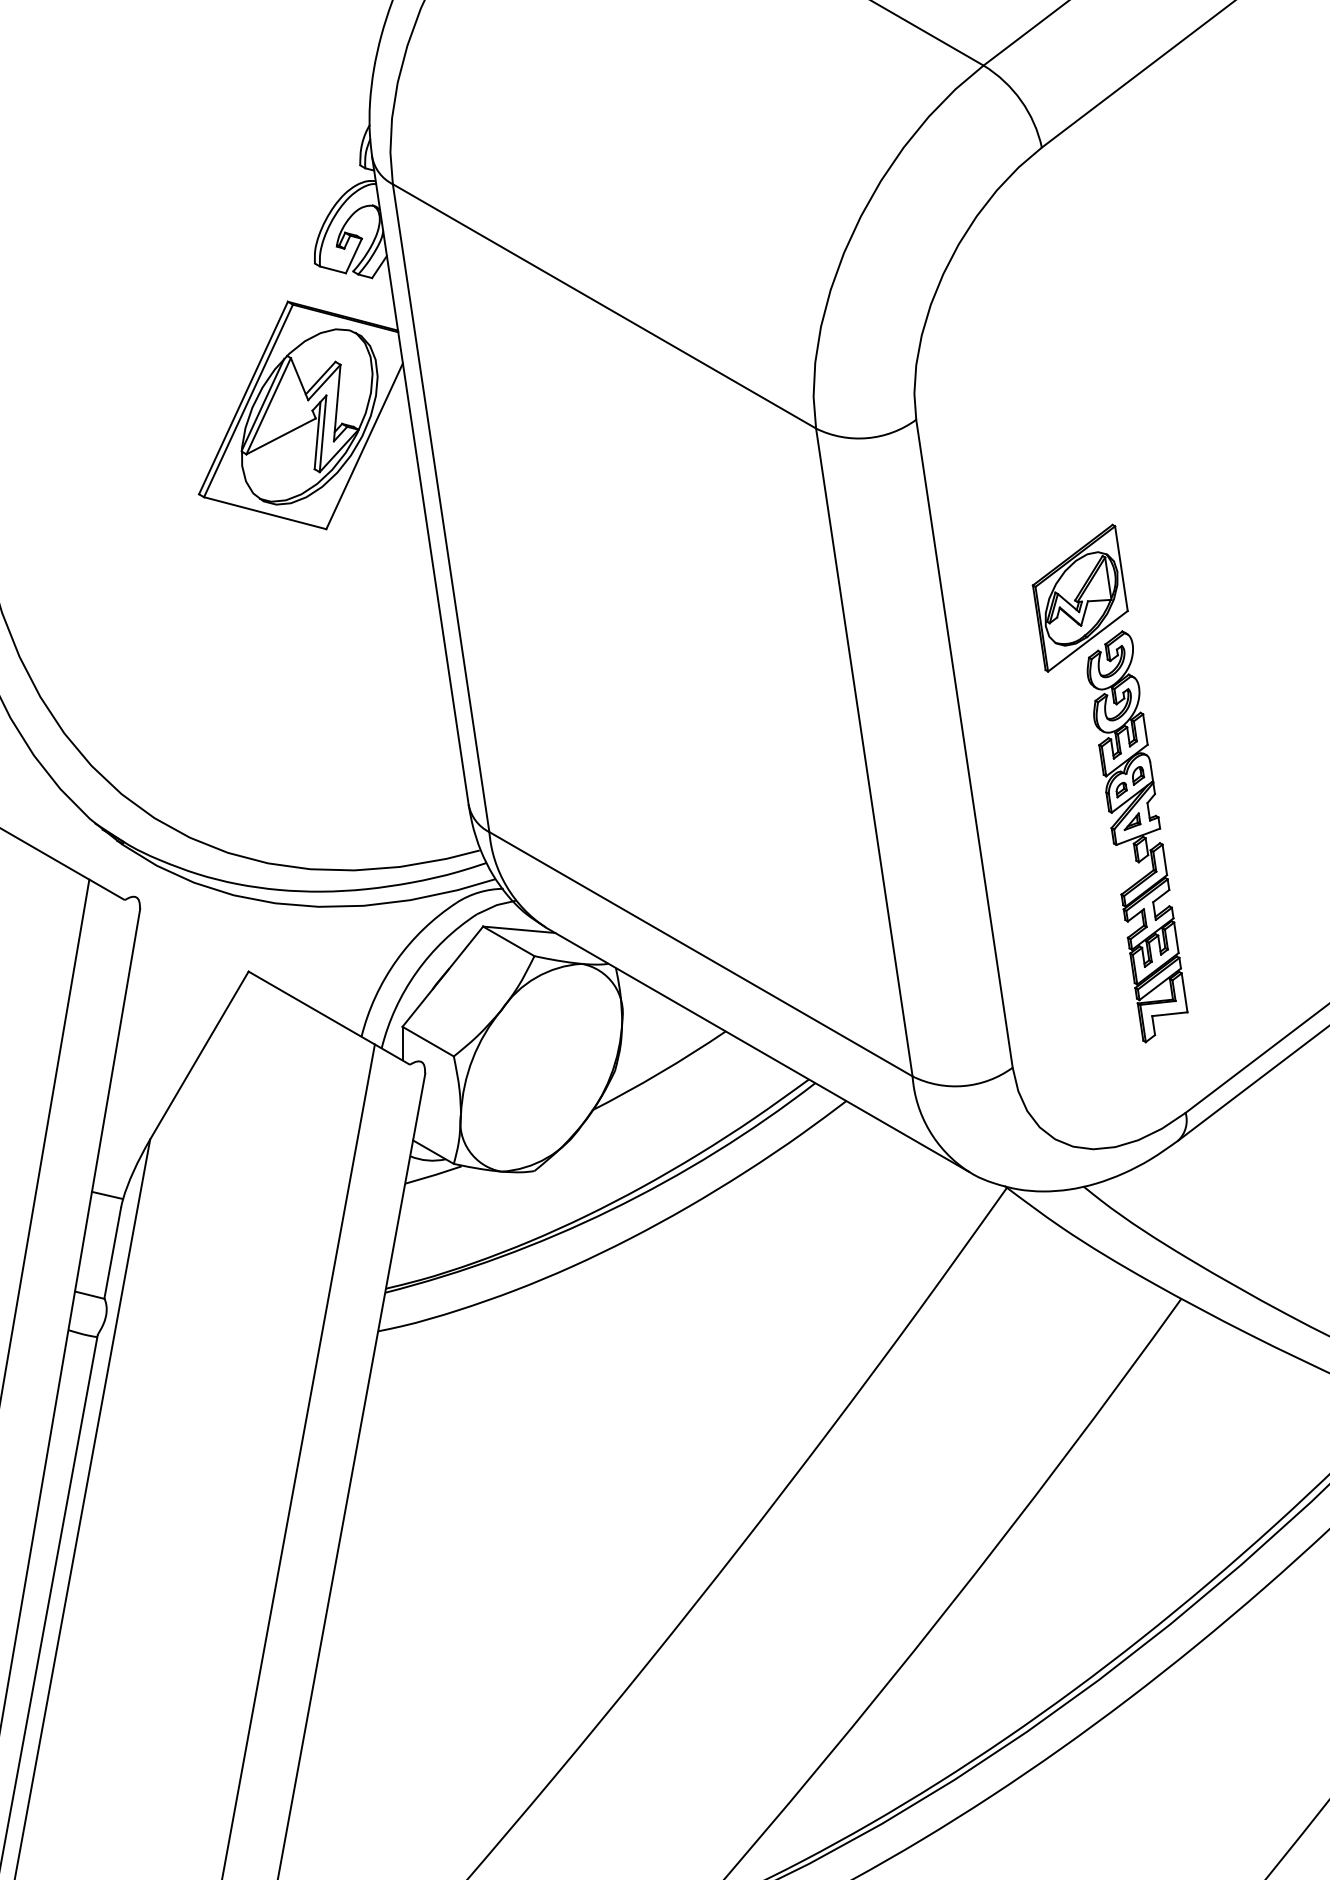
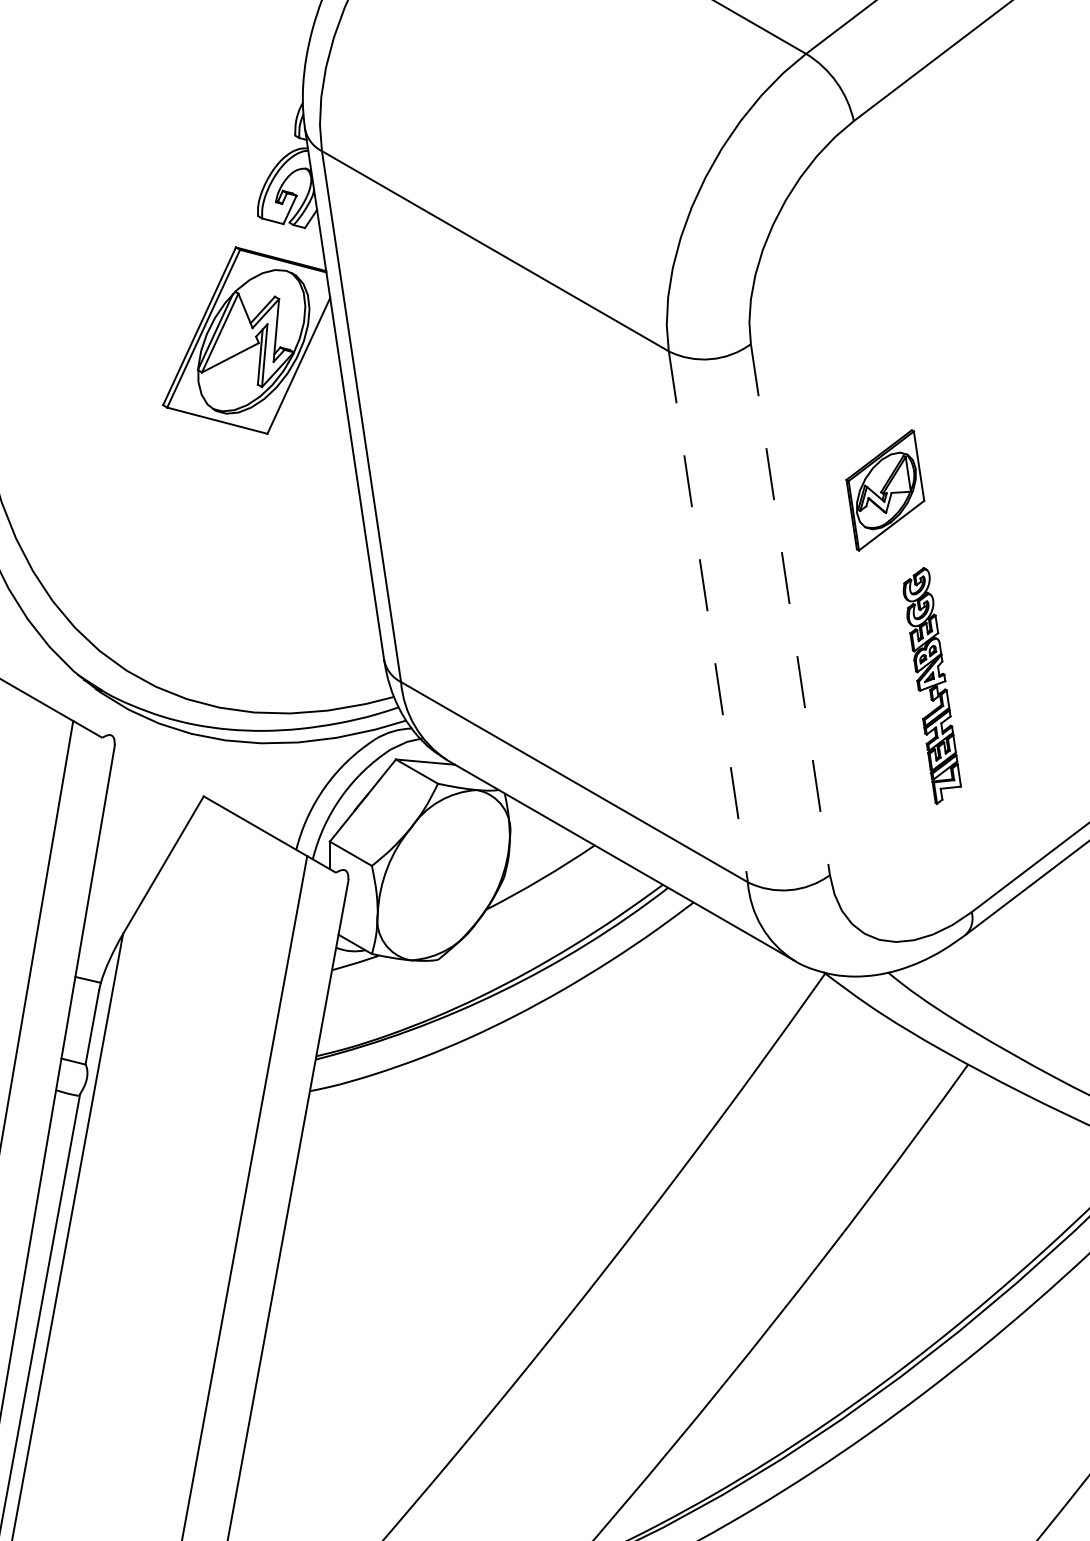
line: (964, 744) -> (790, 610), solid -> dashed
line: (864, 753) -> (708, 617), solid -> dashed
part: (1137, 836) -> (932, 685), size x0.7

